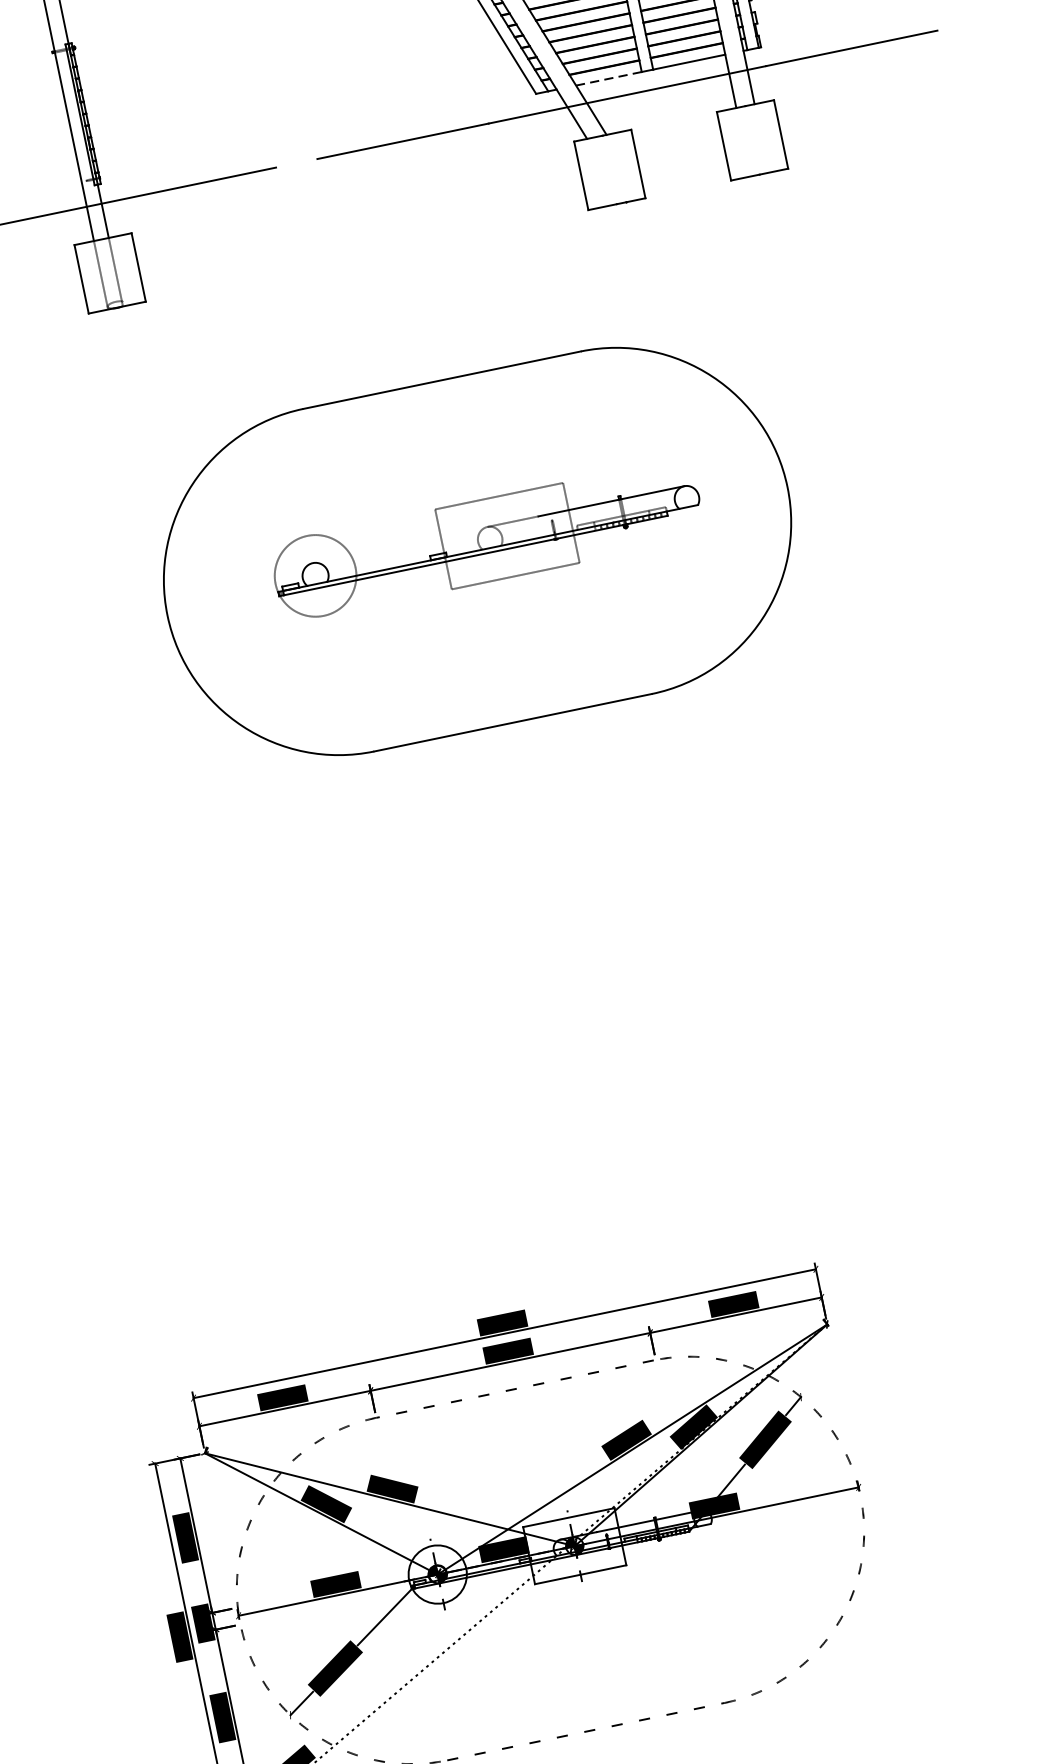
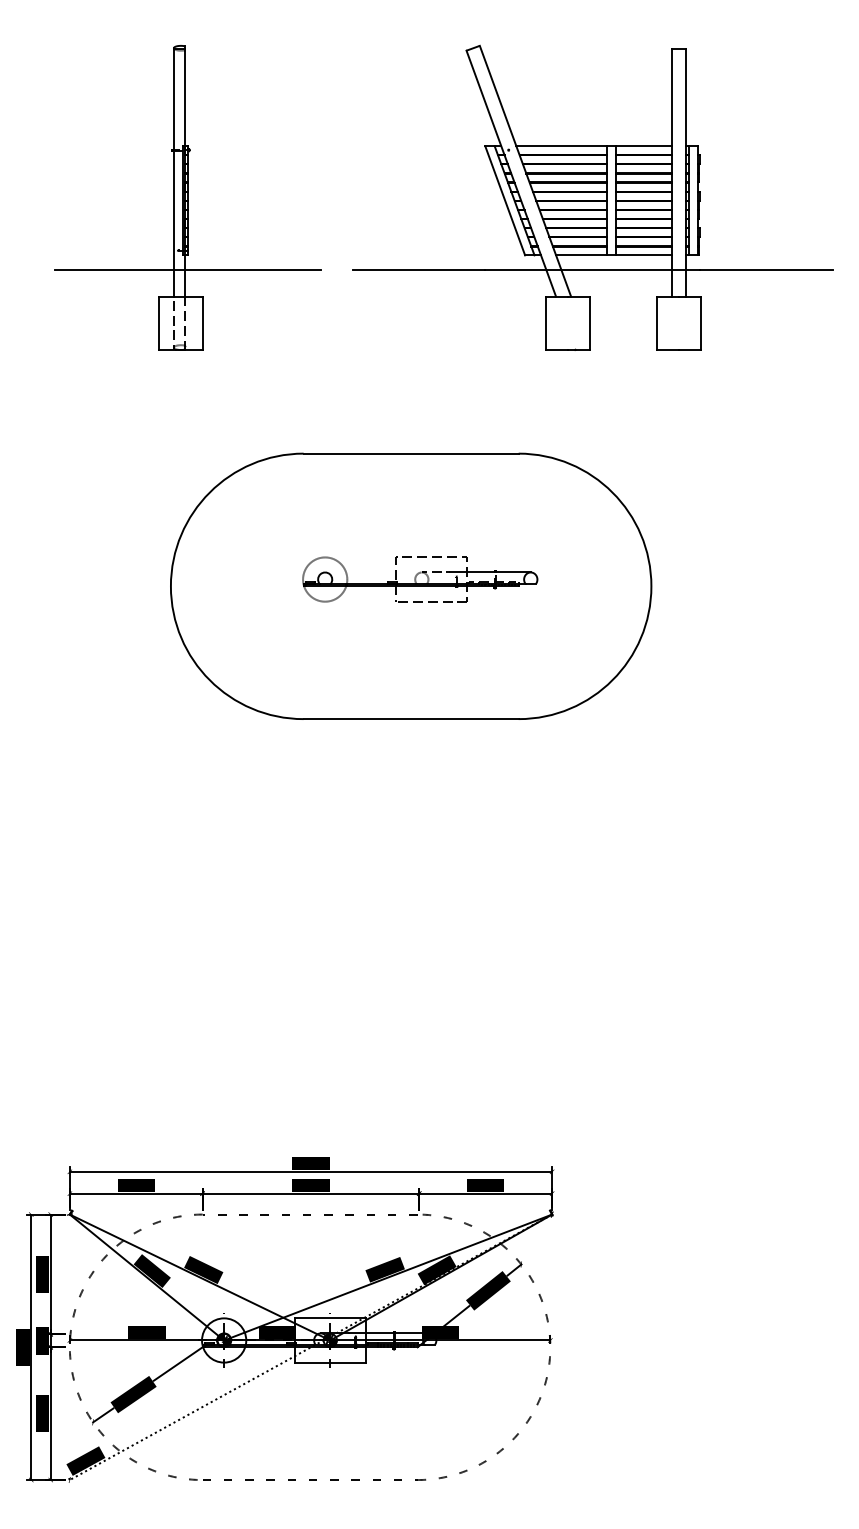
line: (608, 78) -> (581, 255), dashed -> solid
part: (487, 540) -> (420, 579), size x0.71

